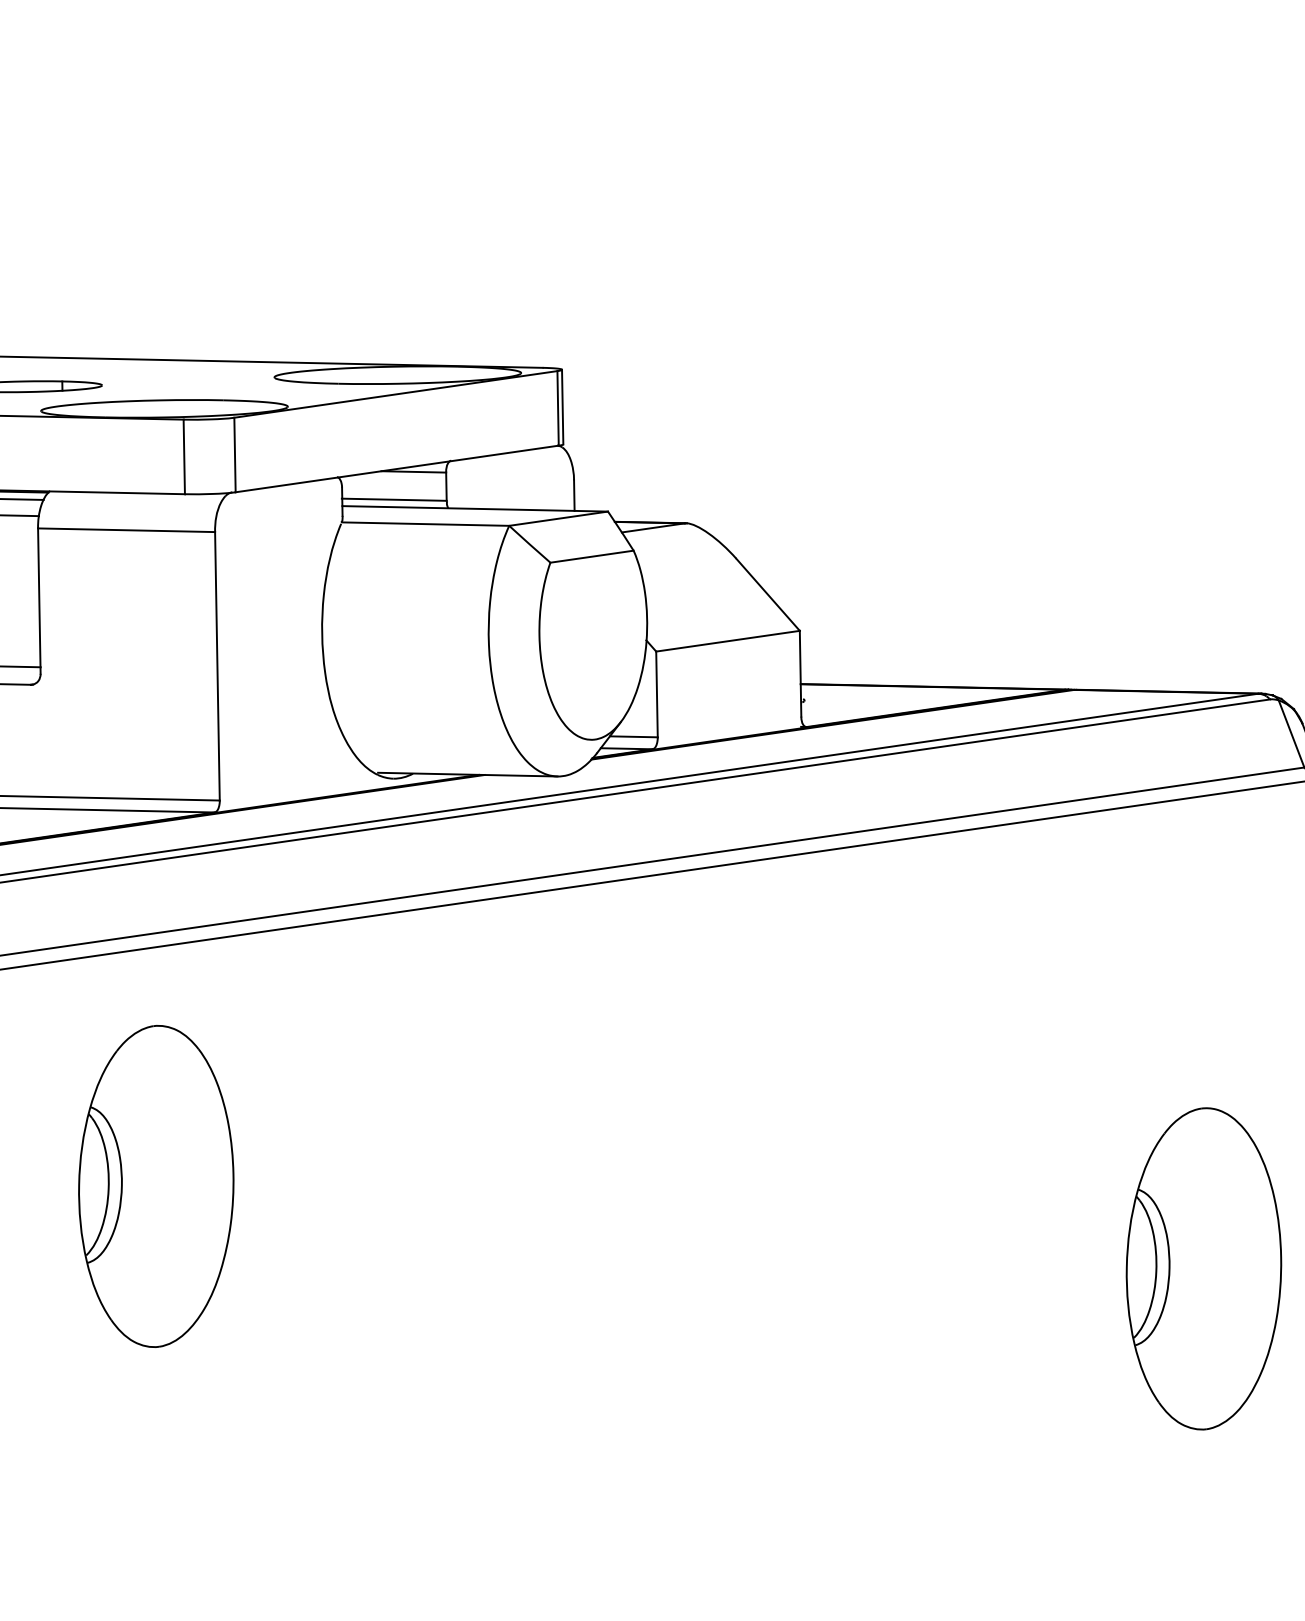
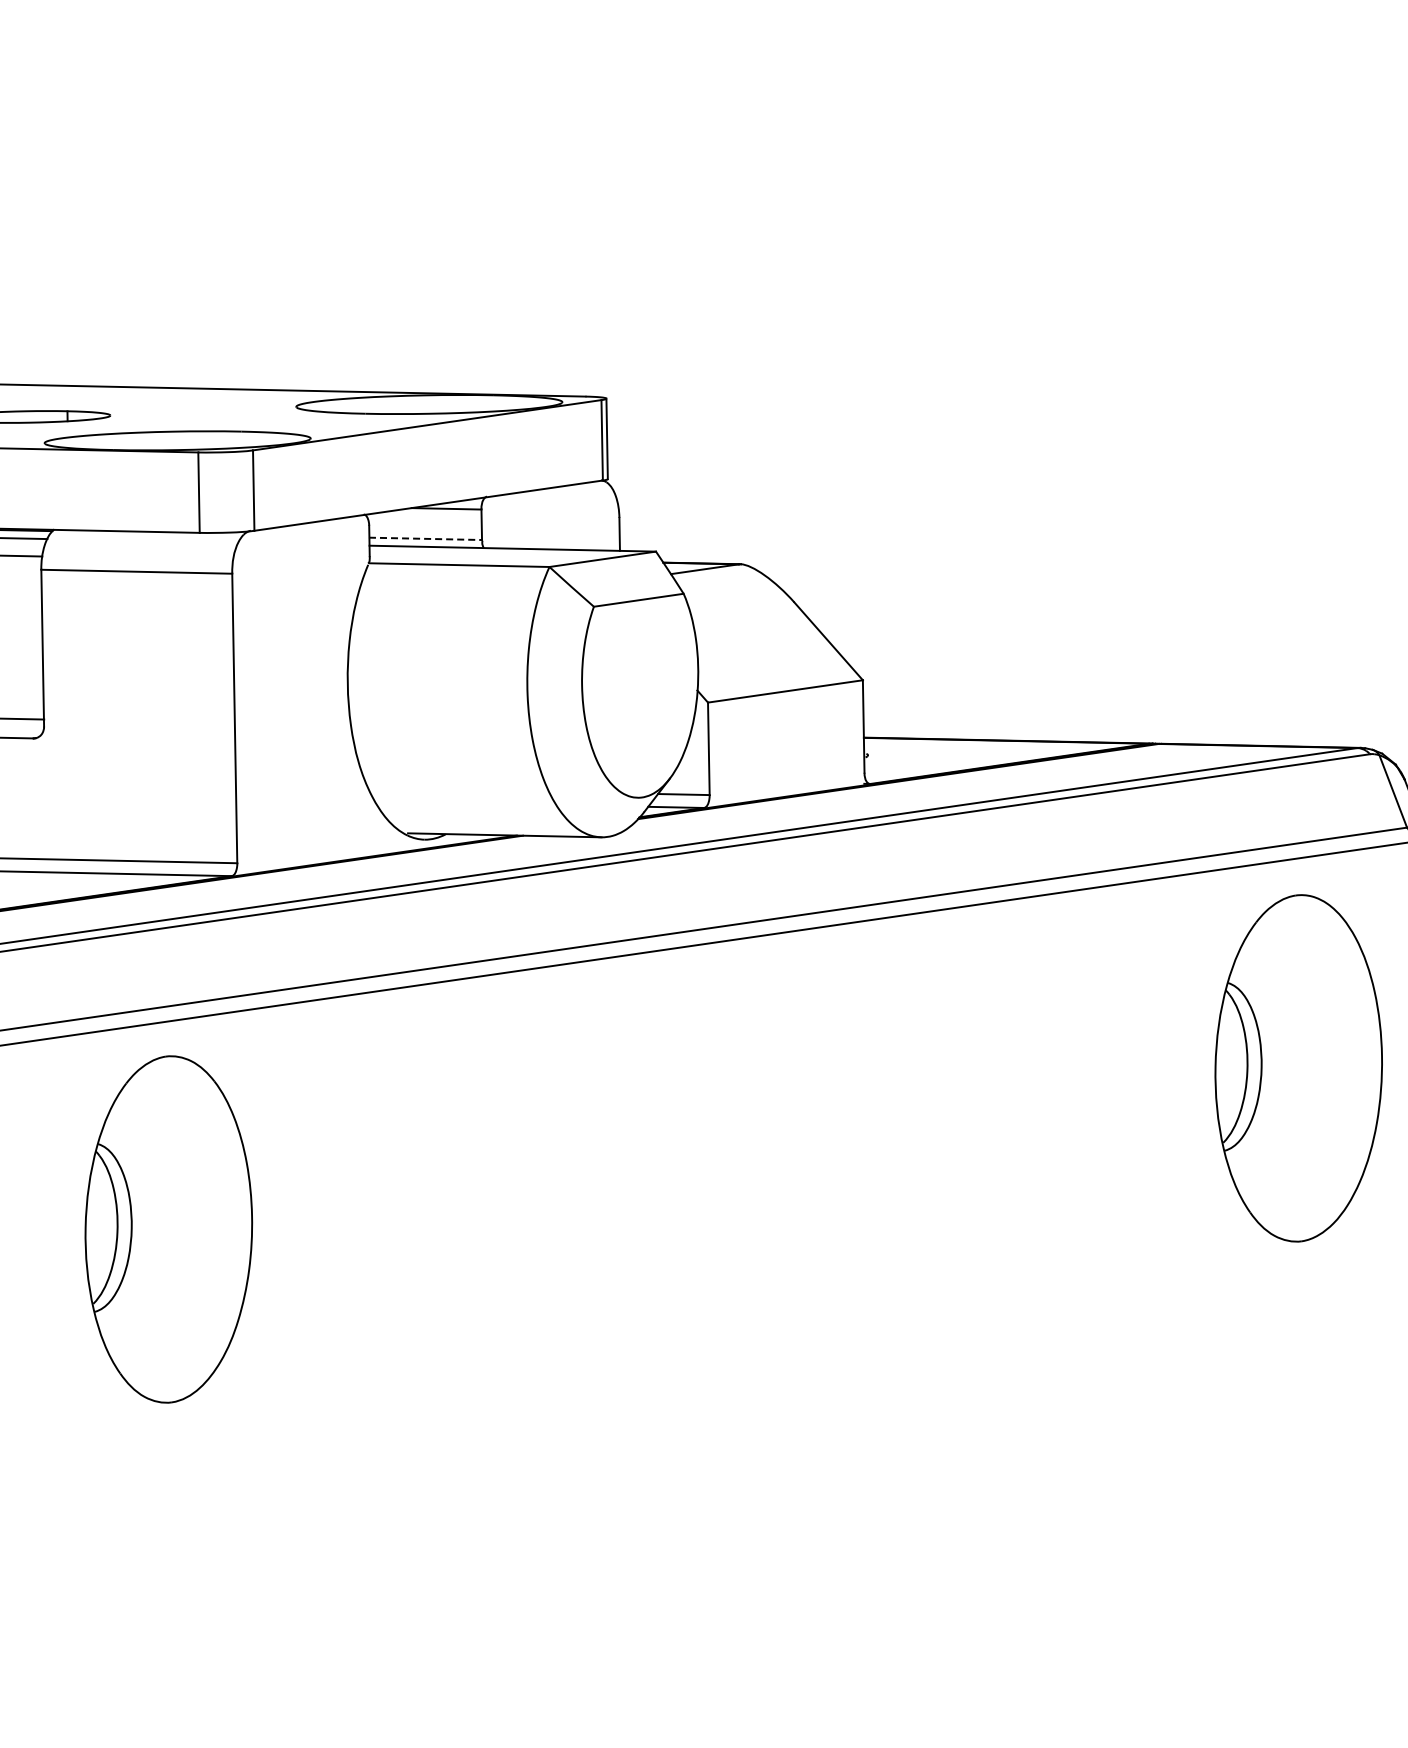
line: (394, 499) -> (425, 538), solid -> dashed
part: (155, 1186) -> (168, 1229), moved
part: (1203, 1269) -> (1298, 1068), moved

